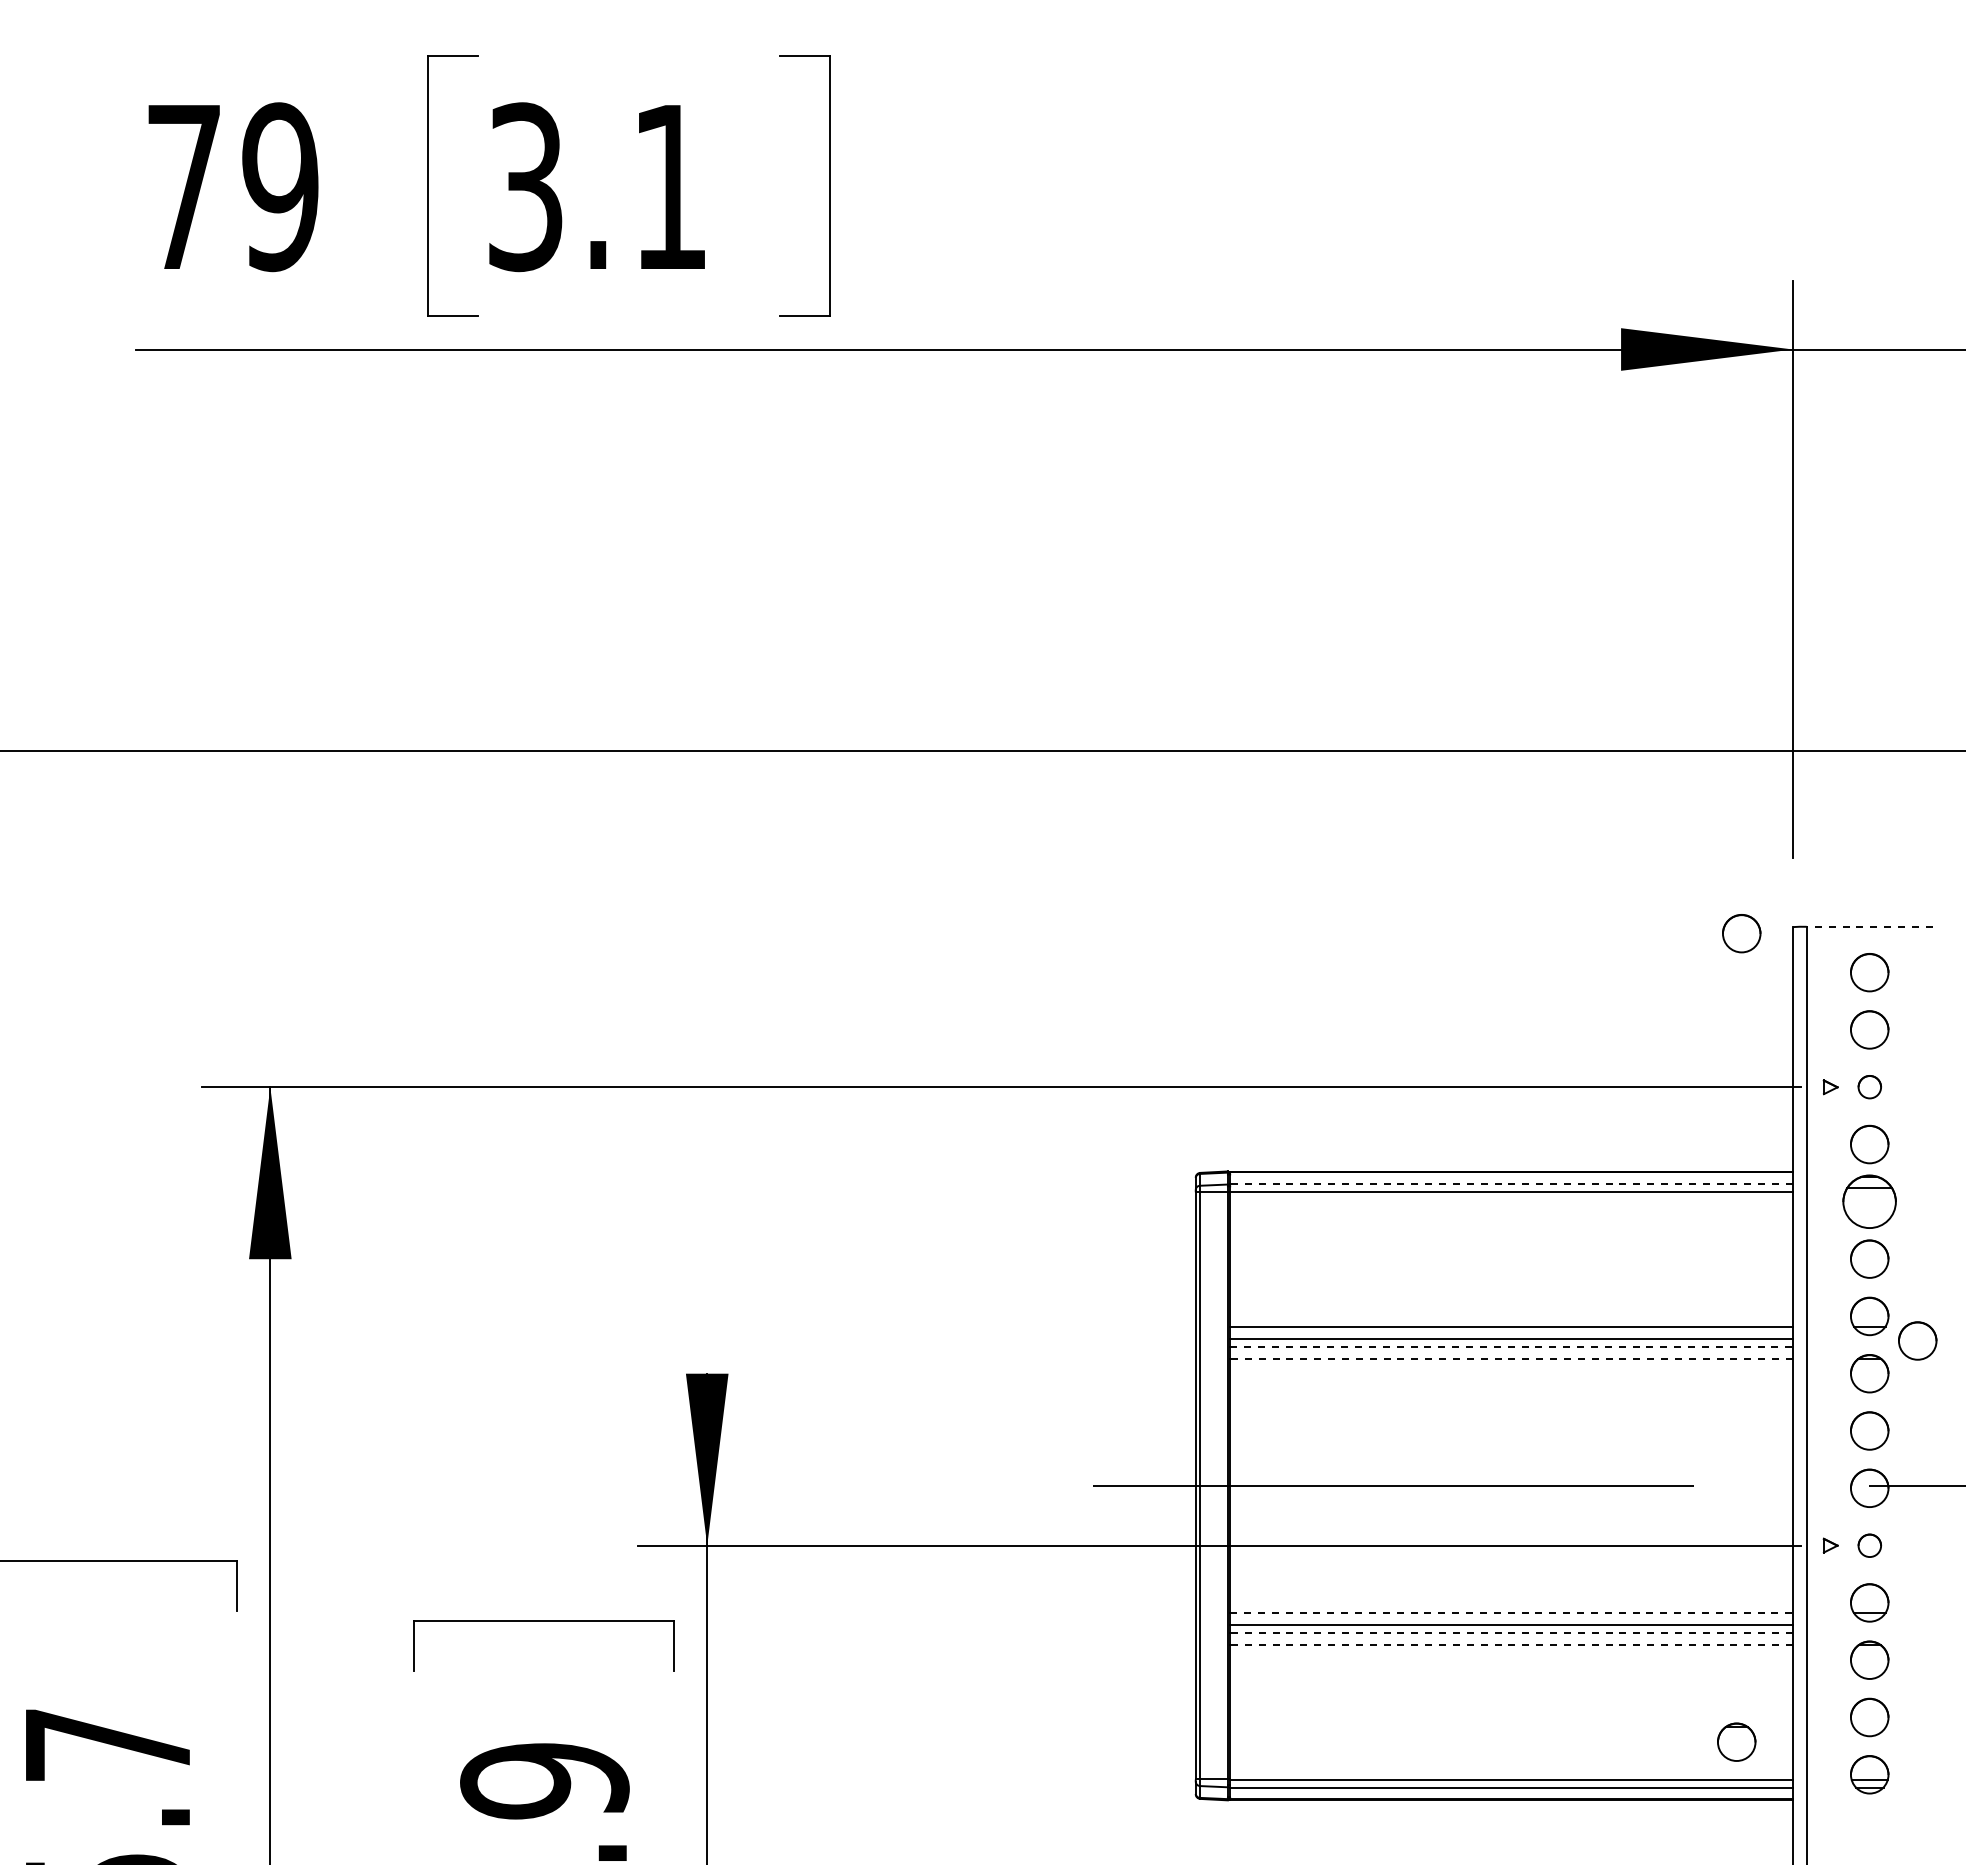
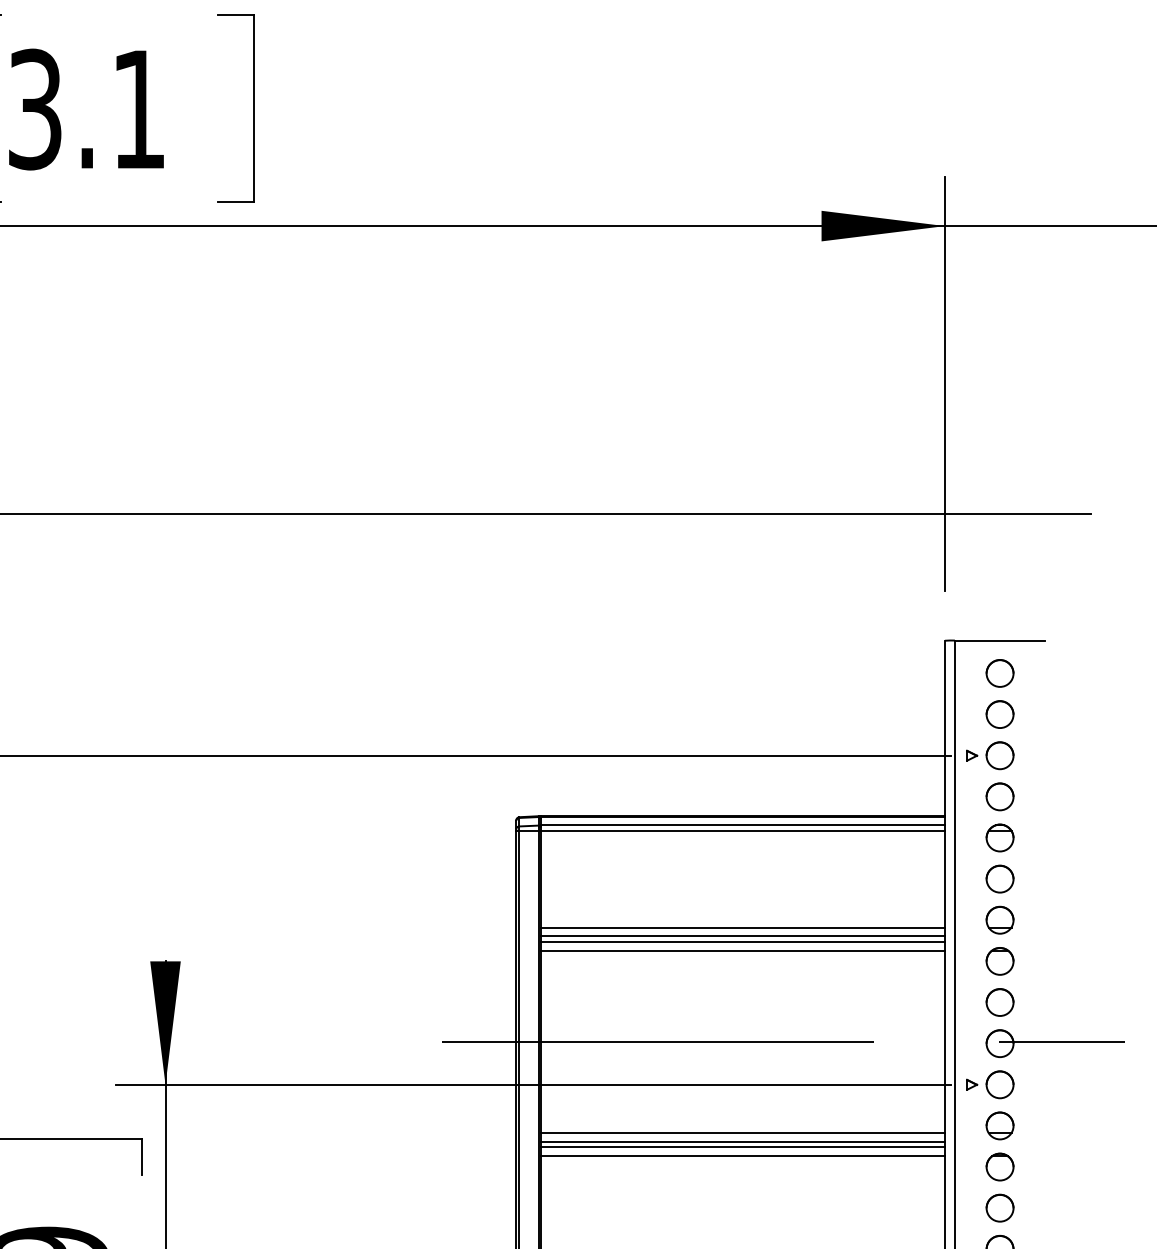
line: (1869, 926) -> (999, 640), dashed -> solid
circle: (1741, 933) -> (908, 645), removed
circle: (1869, 1086) -> (999, 755), size x1.67
line: (1511, 1184) -> (742, 825), dashed -> solid
part: (1869, 1201) -> (999, 837), size x0.71
circle: (1917, 1340) -> (1034, 937), removed
line: (1512, 1346) -> (743, 941), dashed -> solid
line: (1511, 1359) -> (742, 951), dashed -> solid
circle: (1869, 1545) -> (999, 1084), size x1.67
line: (1512, 1612) -> (743, 1132), dashed -> solid
line: (1511, 1632) -> (742, 1147), dashed -> solid
line: (1511, 1645) -> (742, 1156), dashed -> solid
part: (1736, 1741) -> (904, 1225), removed

